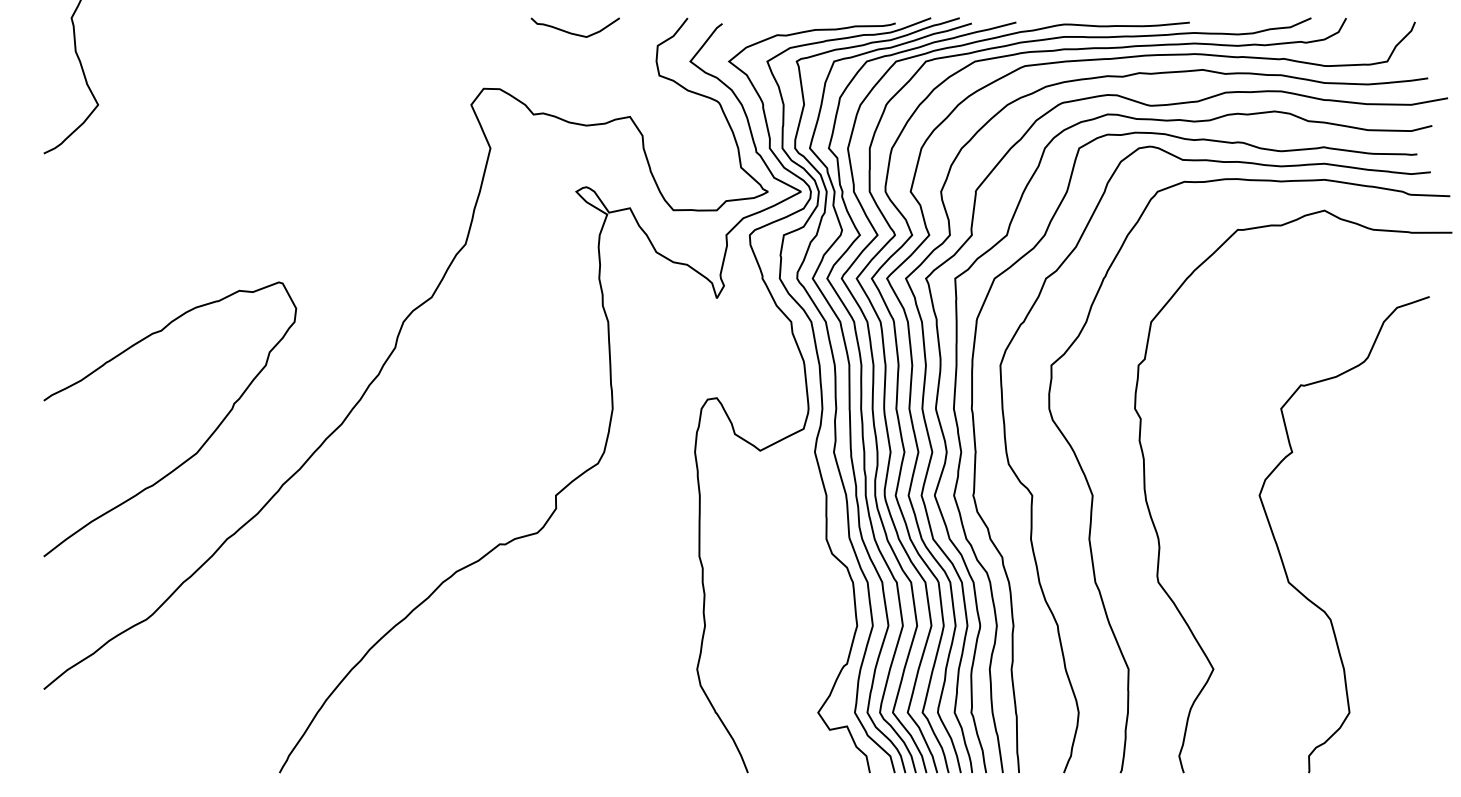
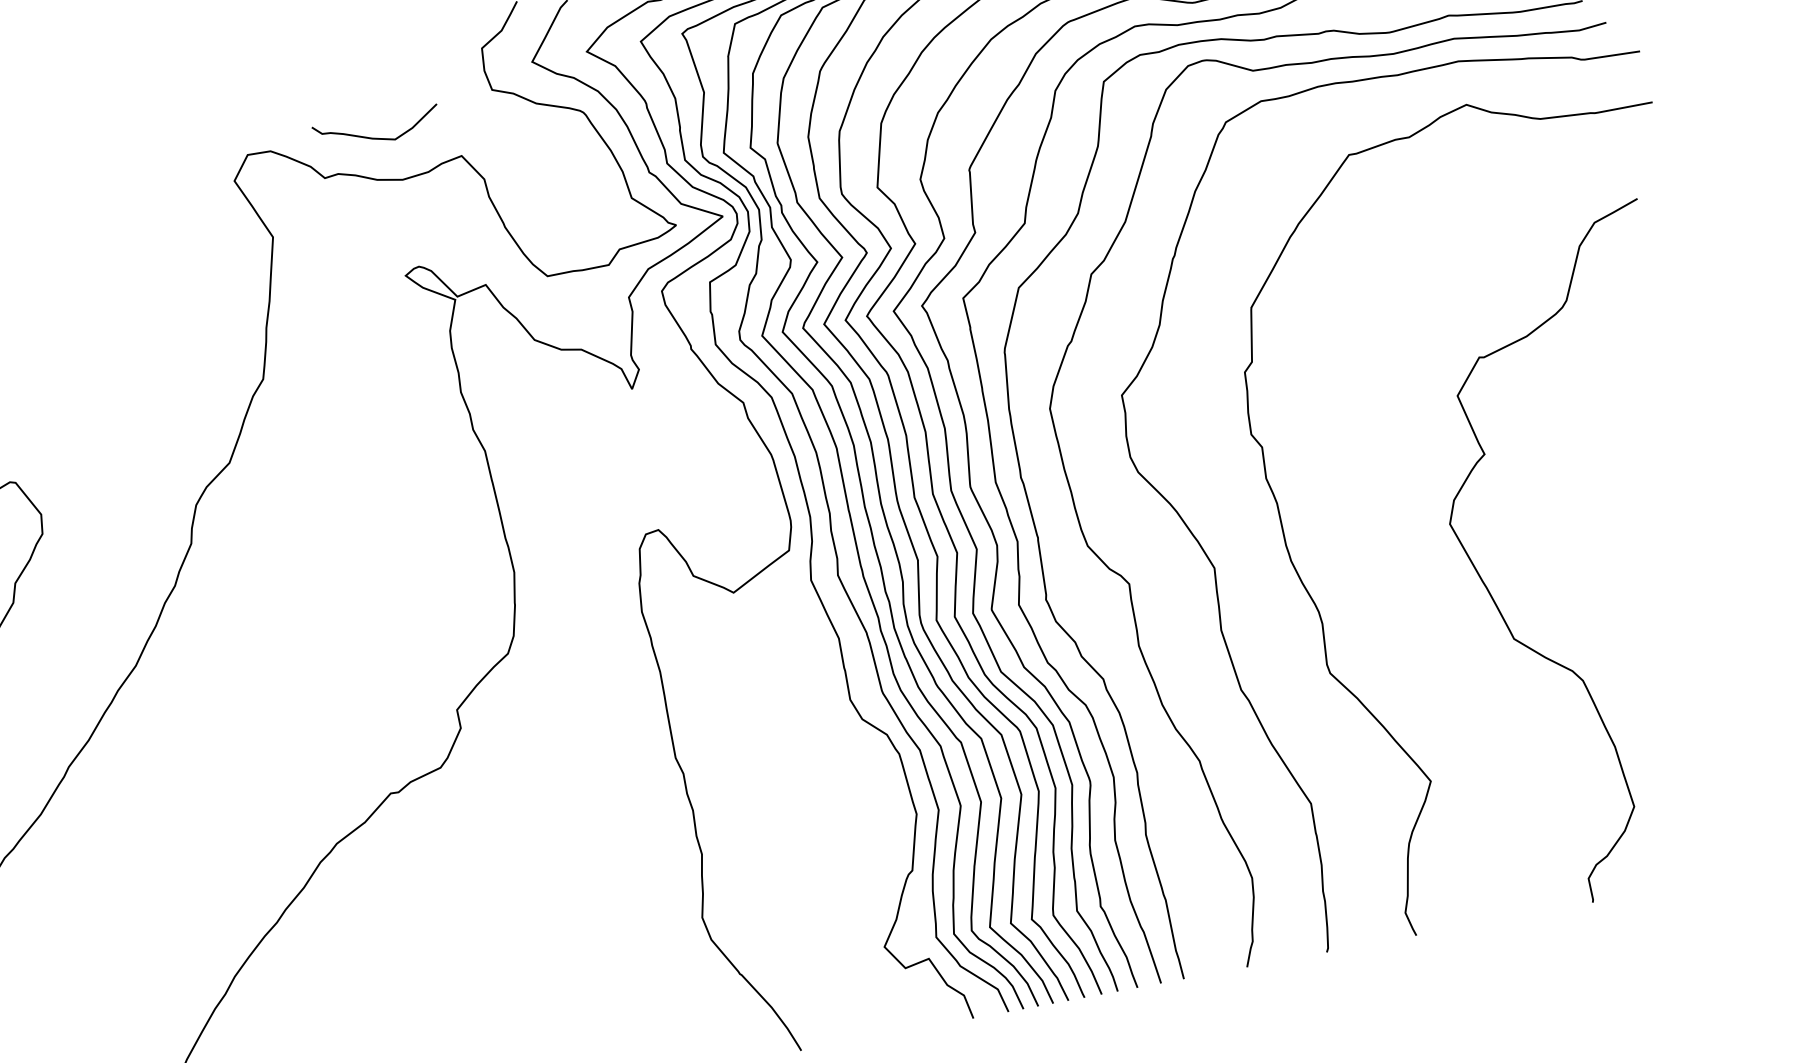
curve: (571, 32) -> (372, 137), moved

